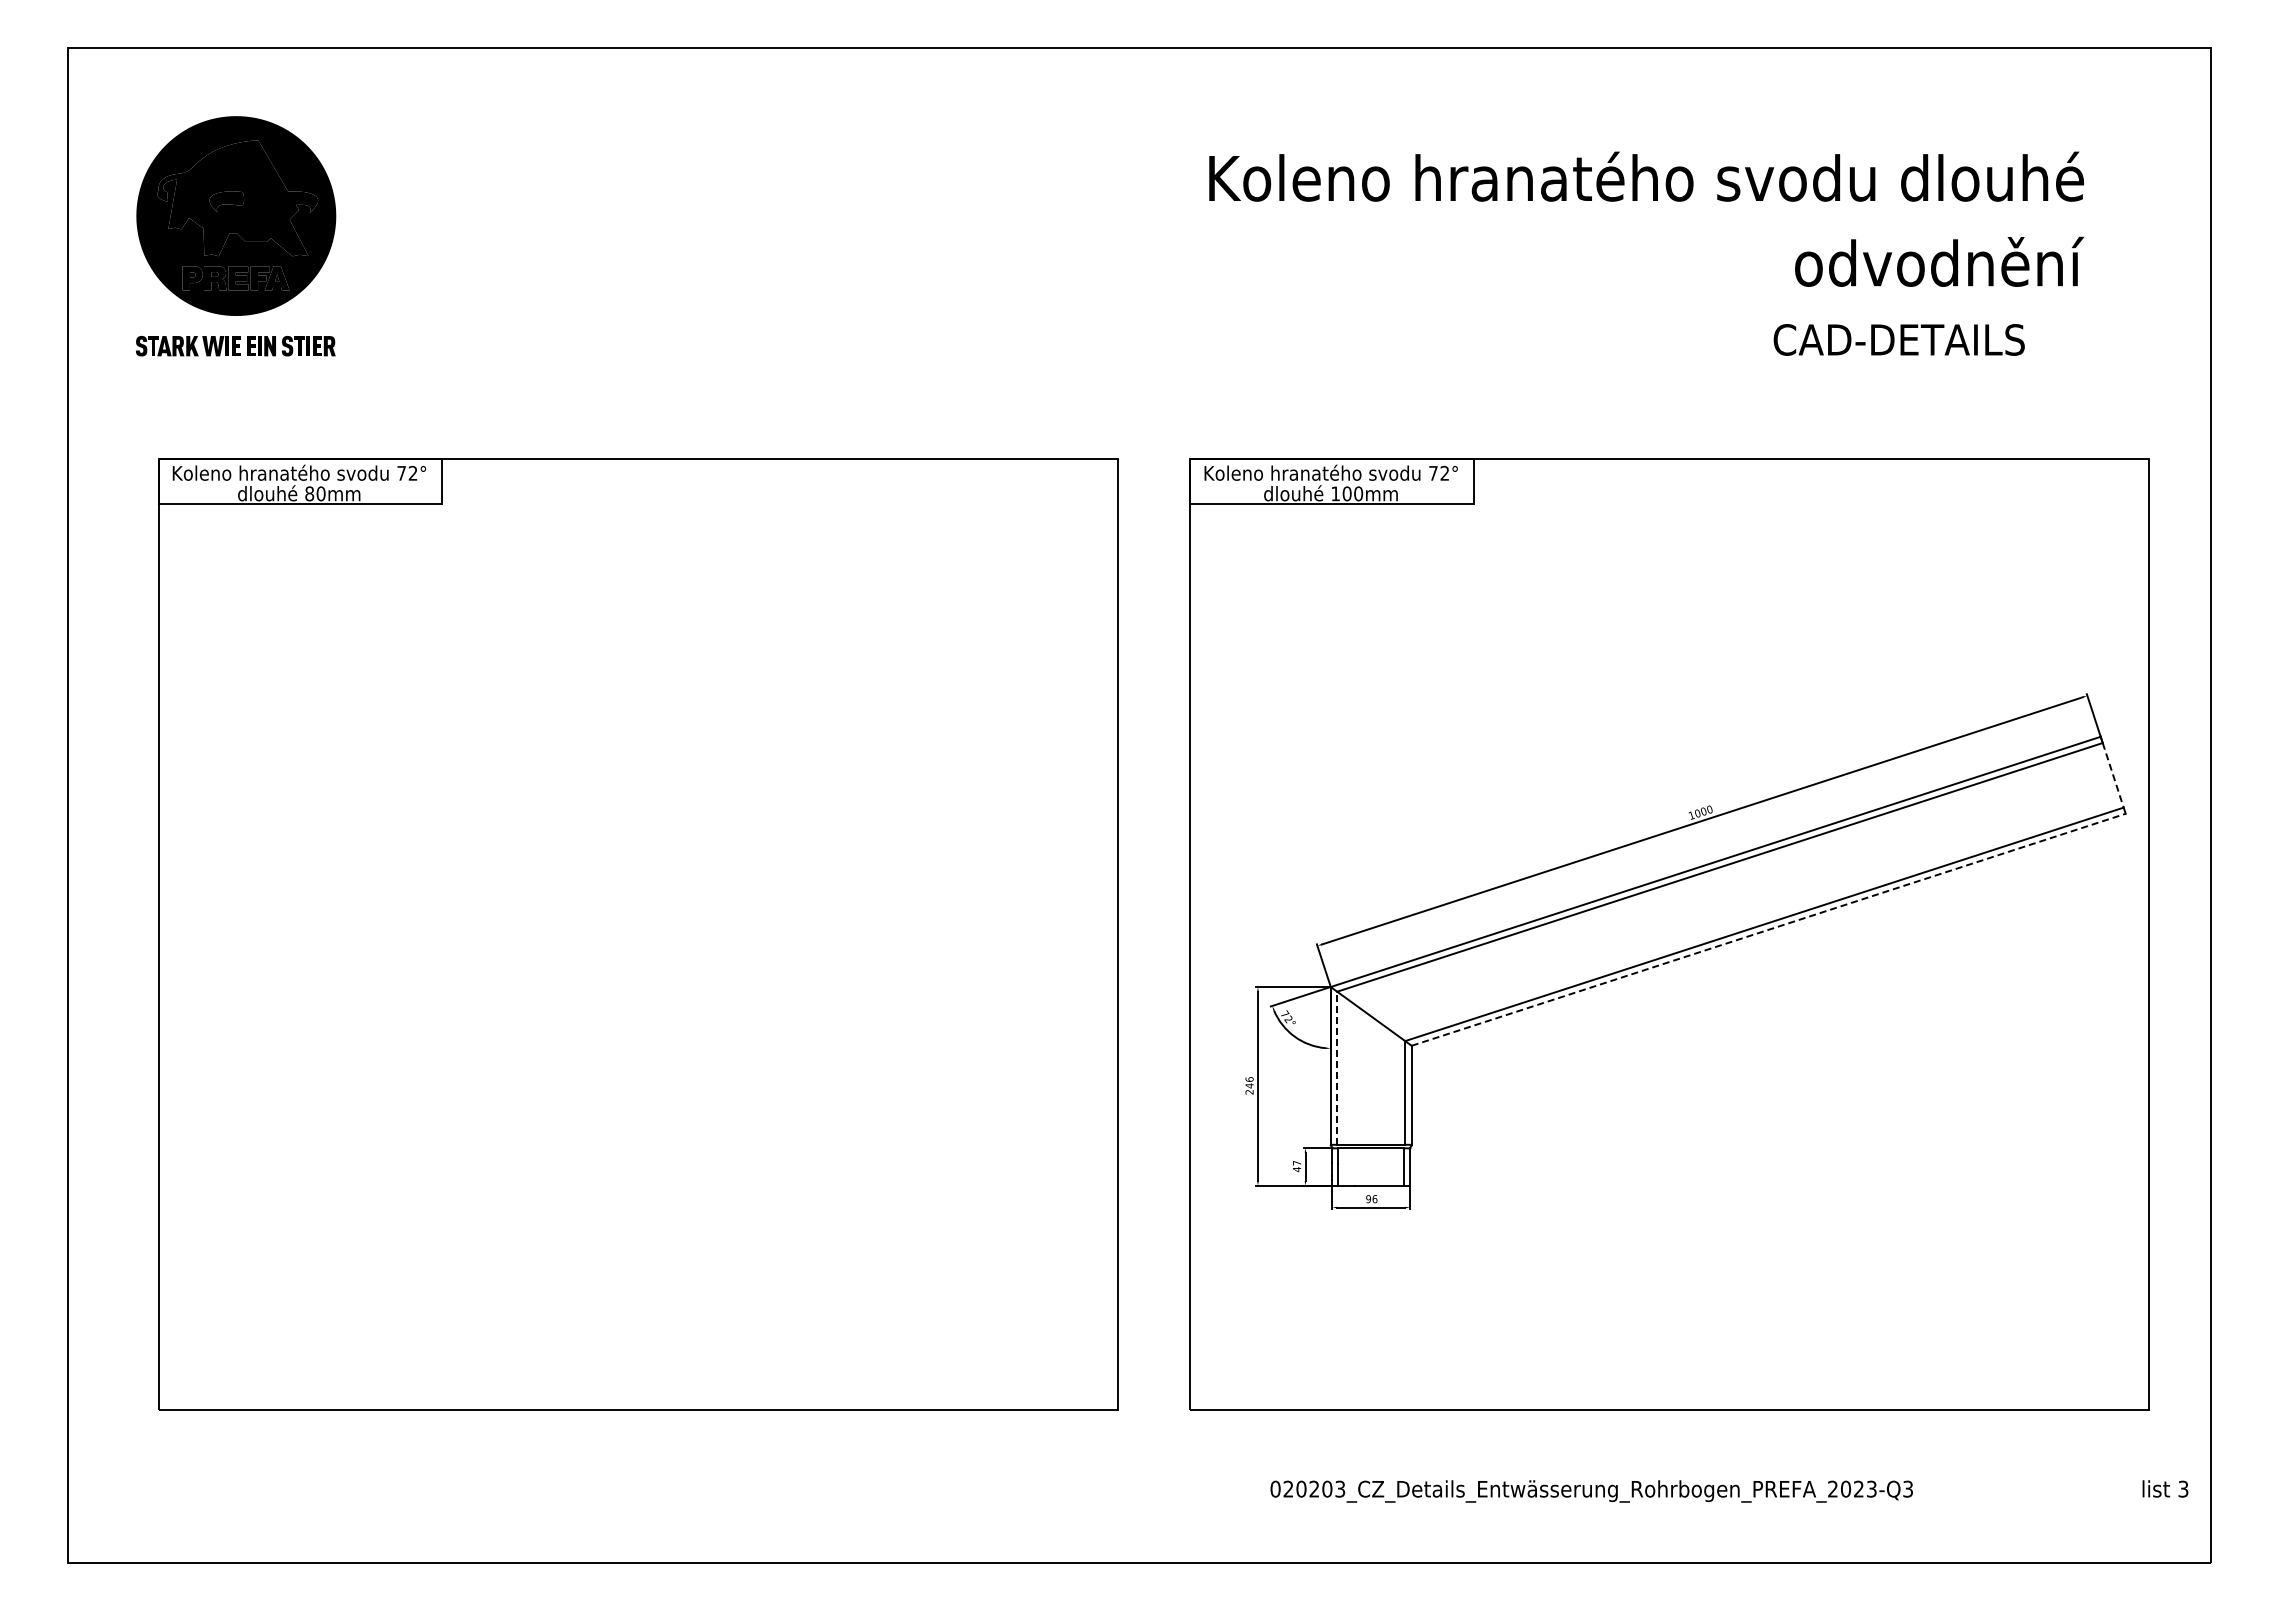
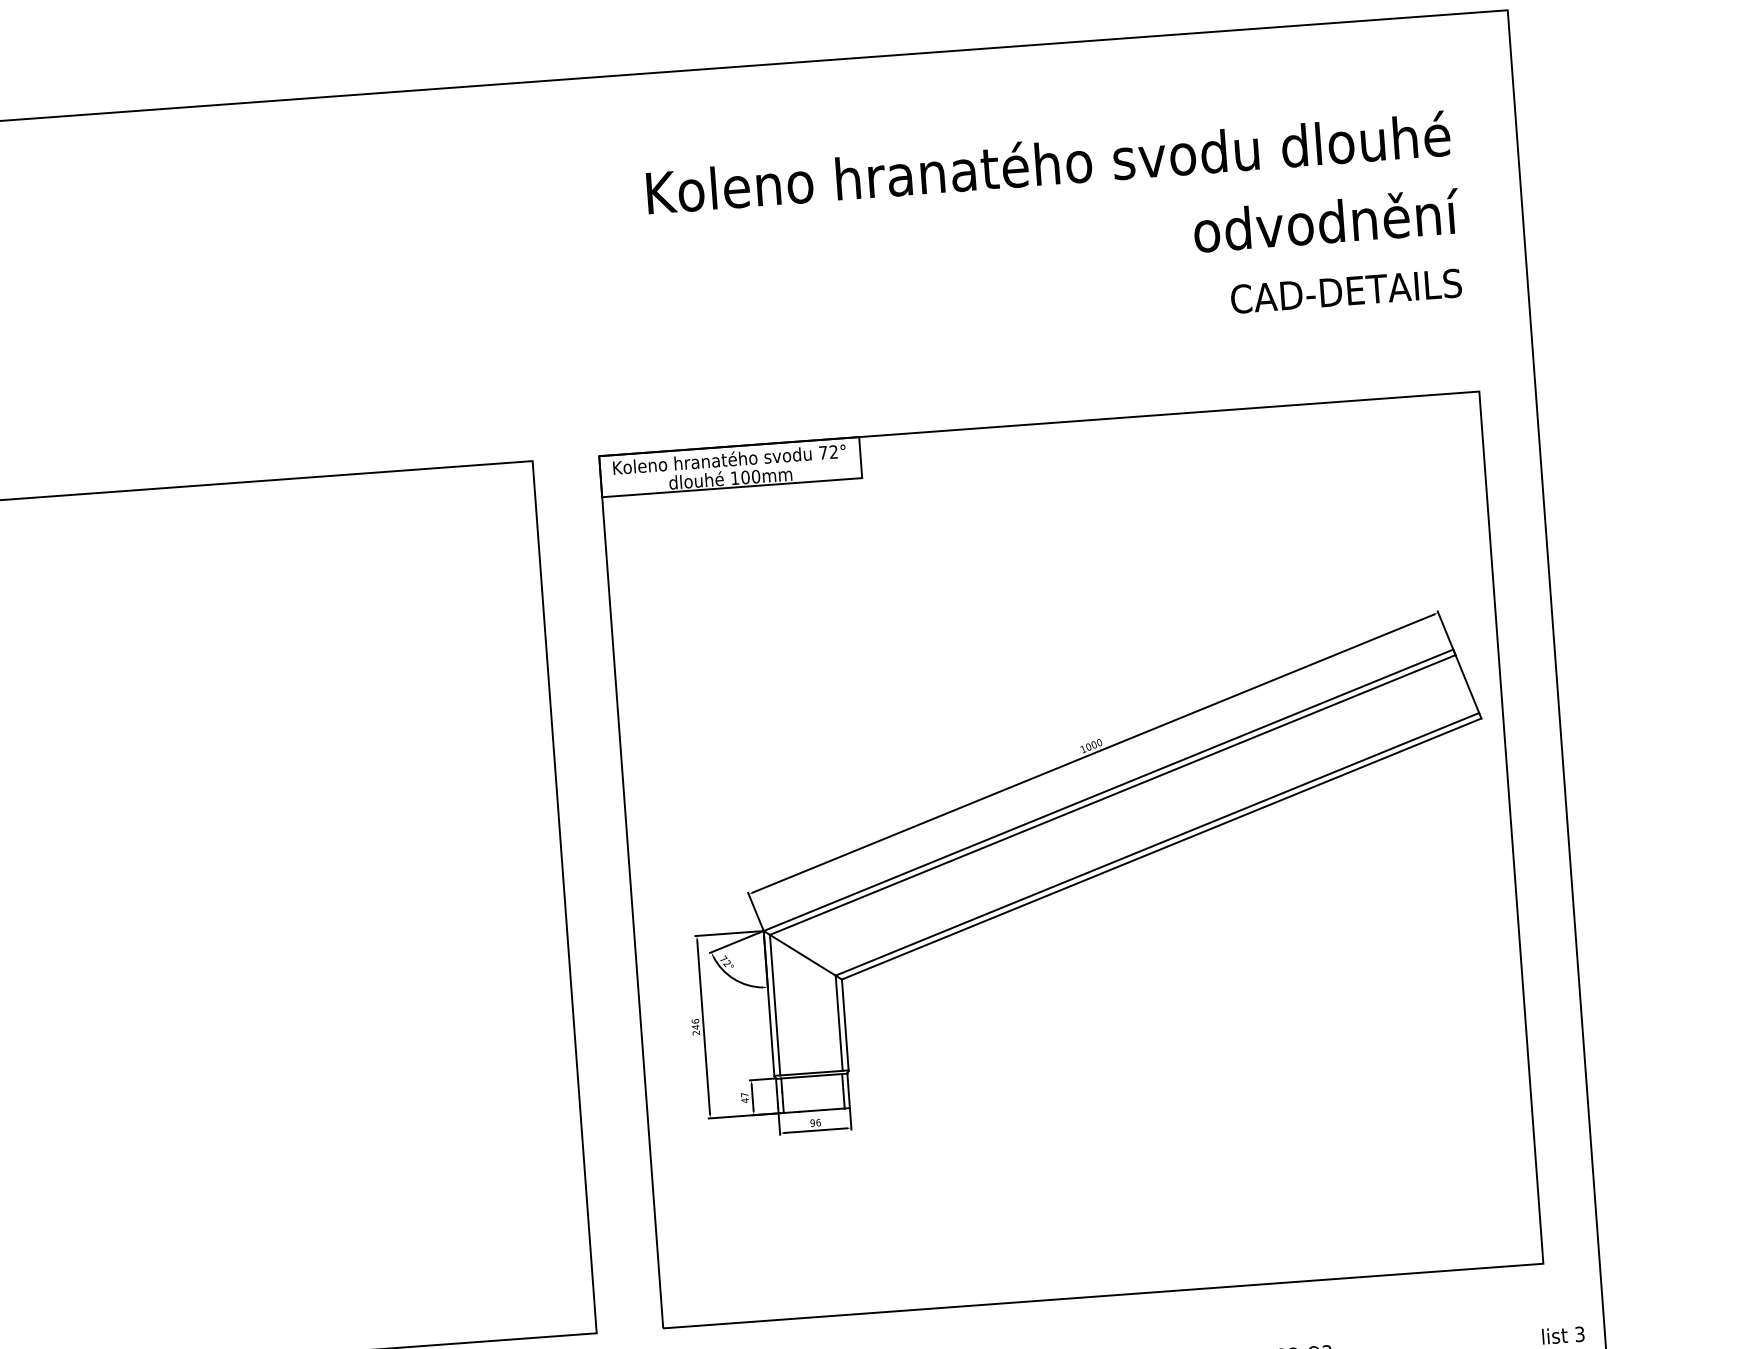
text: (1646, 176) -> (1048, 162), moved
text: (1939, 261) -> (1326, 220), moved
text: (1898, 339) -> (1345, 290), moved
line: (2113, 775) -> (1467, 684), dashed -> solid
line: (1769, 929) -> (1162, 848), dashed -> solid
line: (1337, 1068) -> (775, 1005), dashed -> solid

